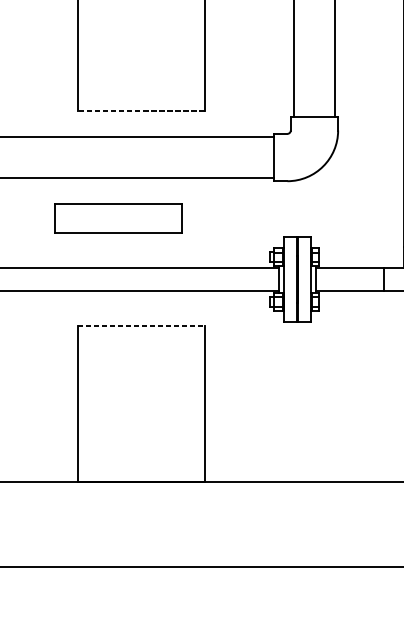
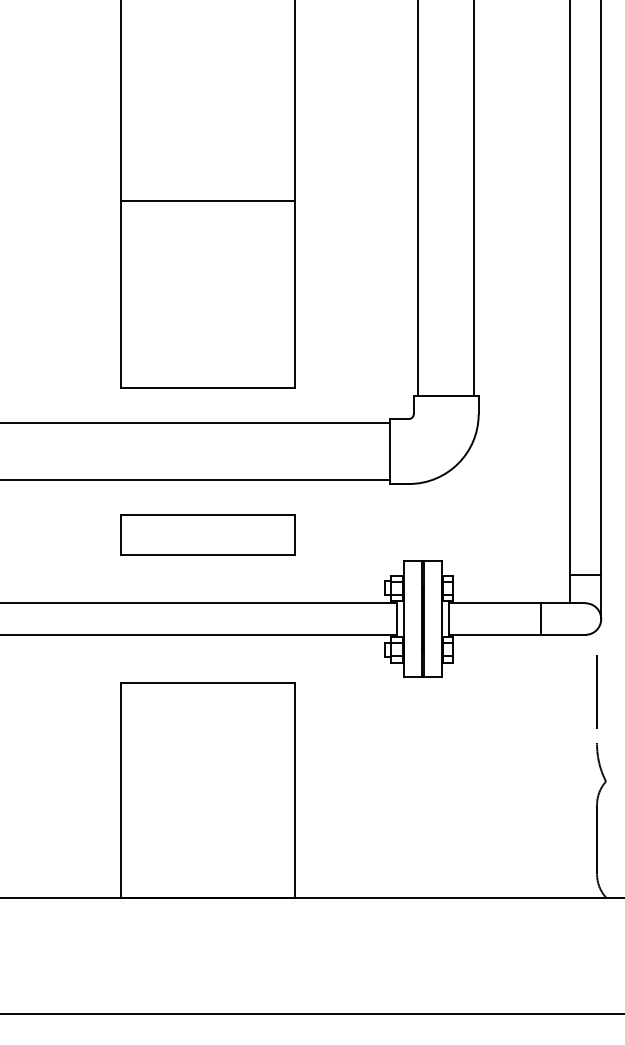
line: (140, 110) -> (207, 387), dashed -> solid
part: (118, 218) -> (207, 534), moved
line: (141, 325) -> (208, 682), dashed -> solid

